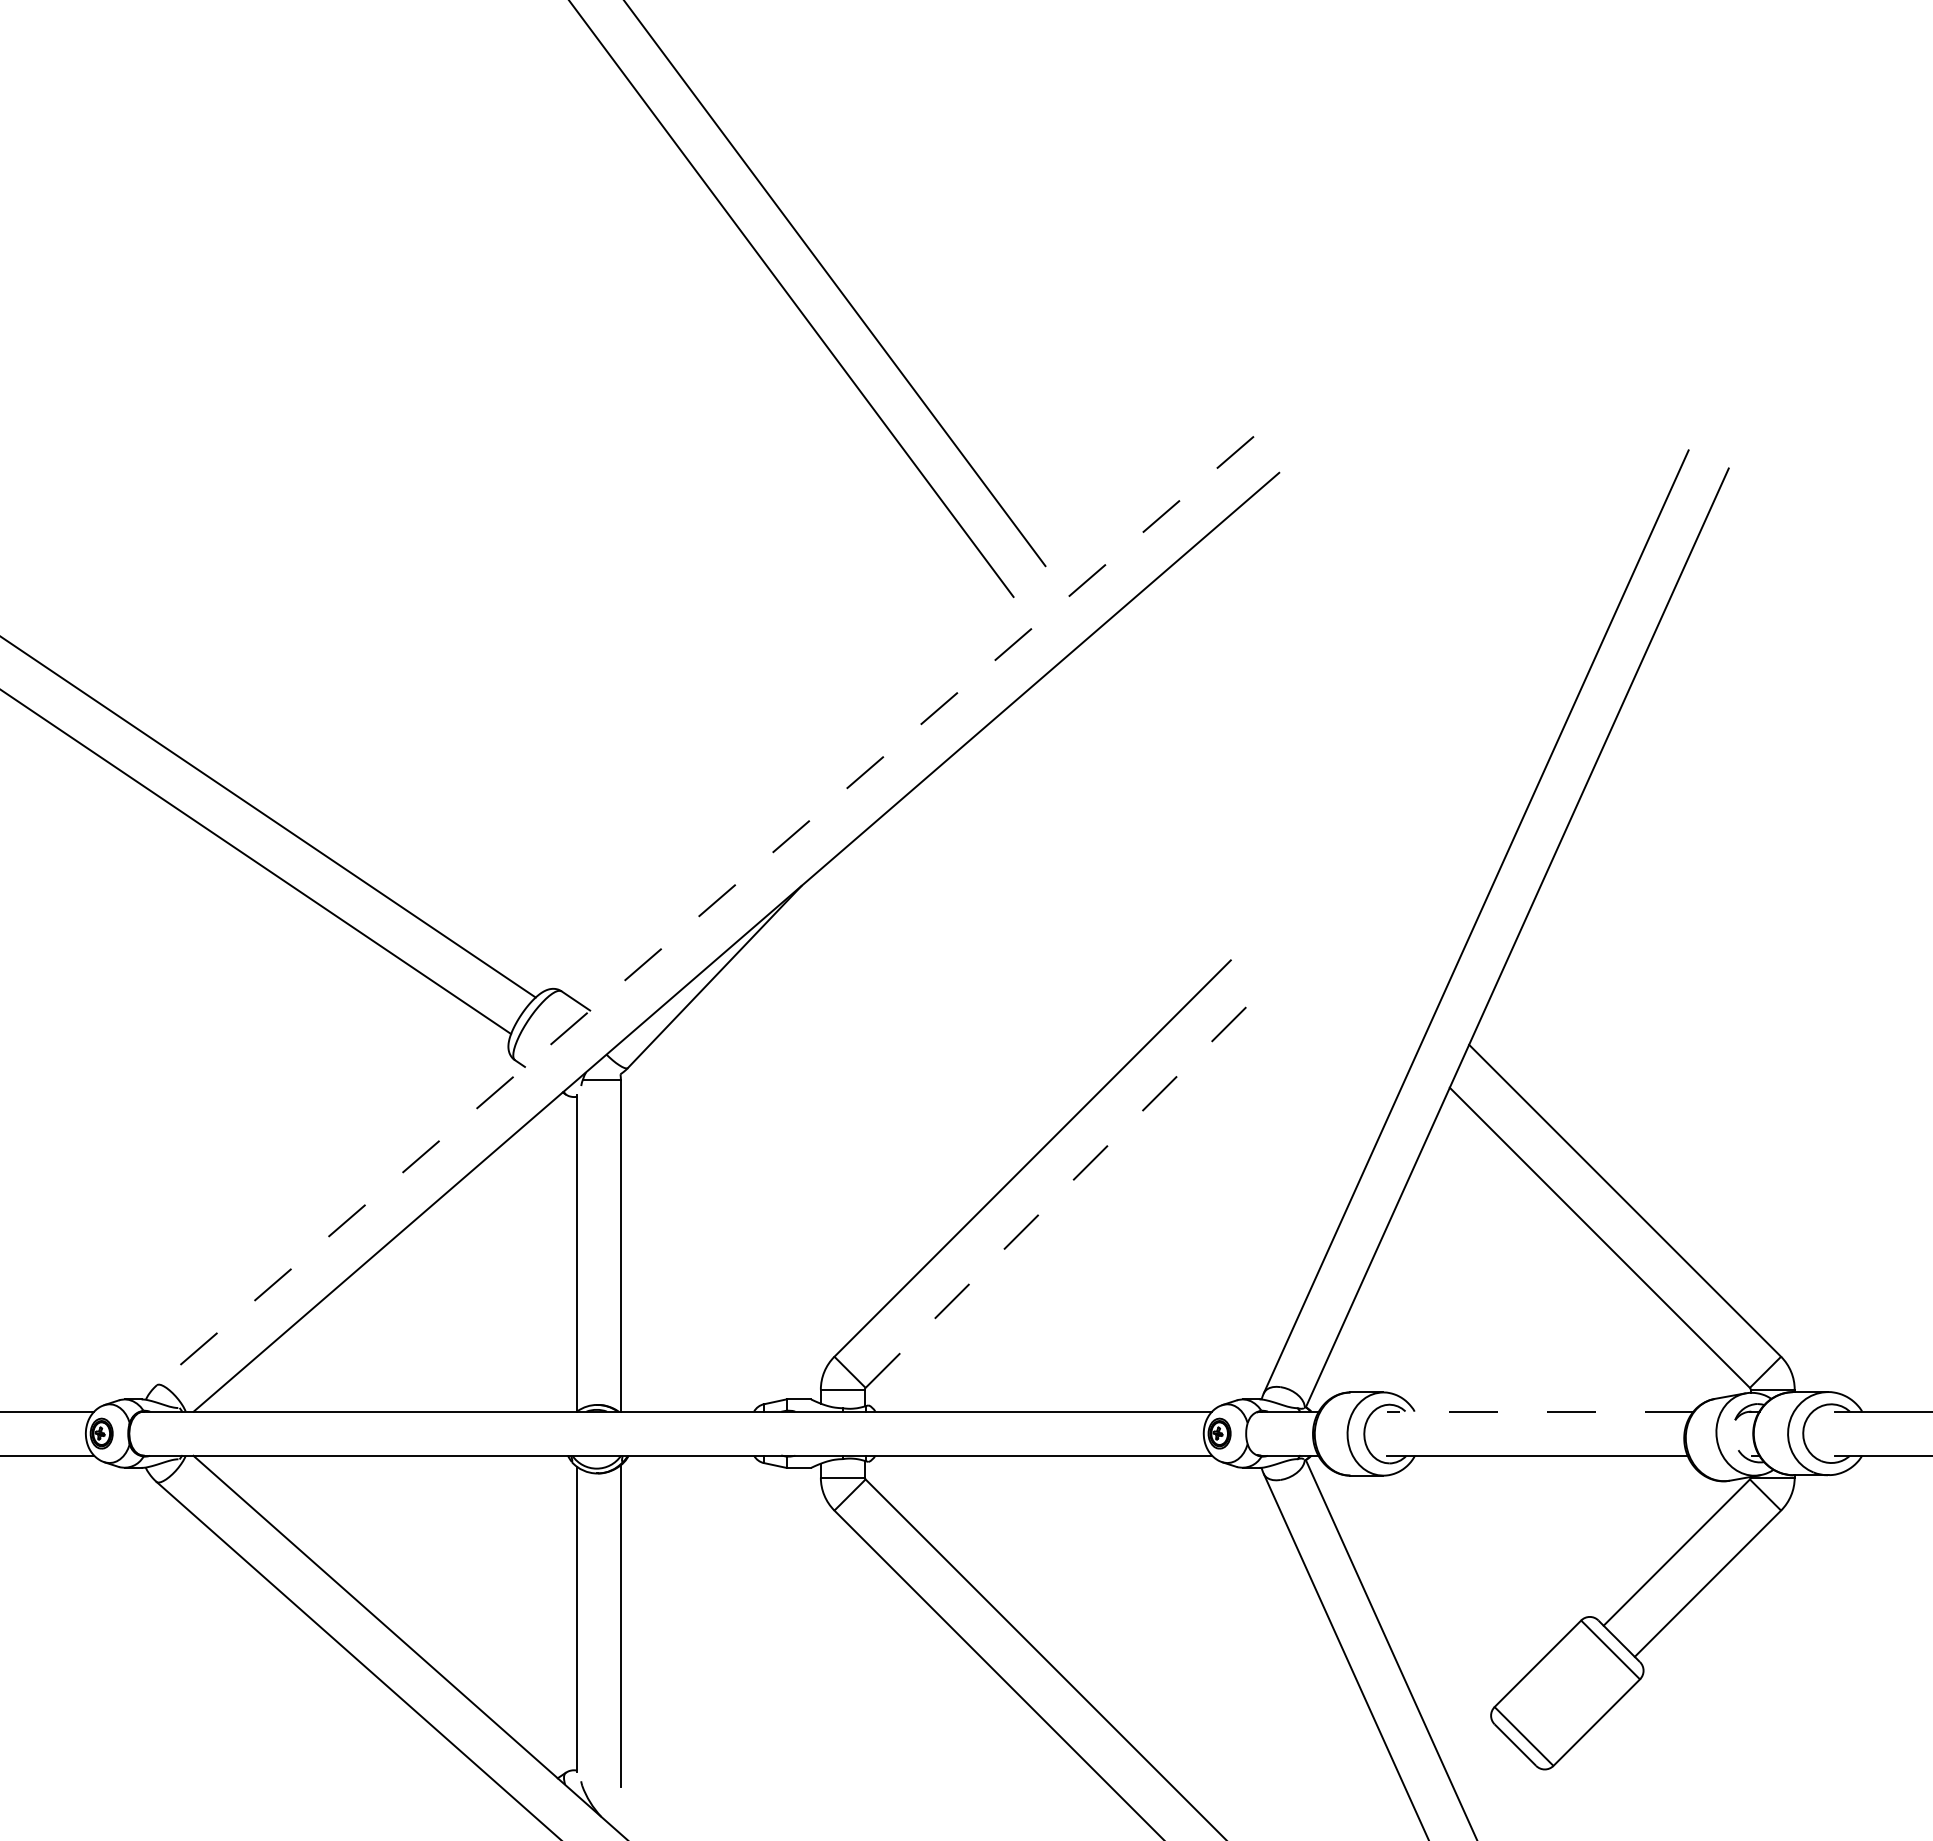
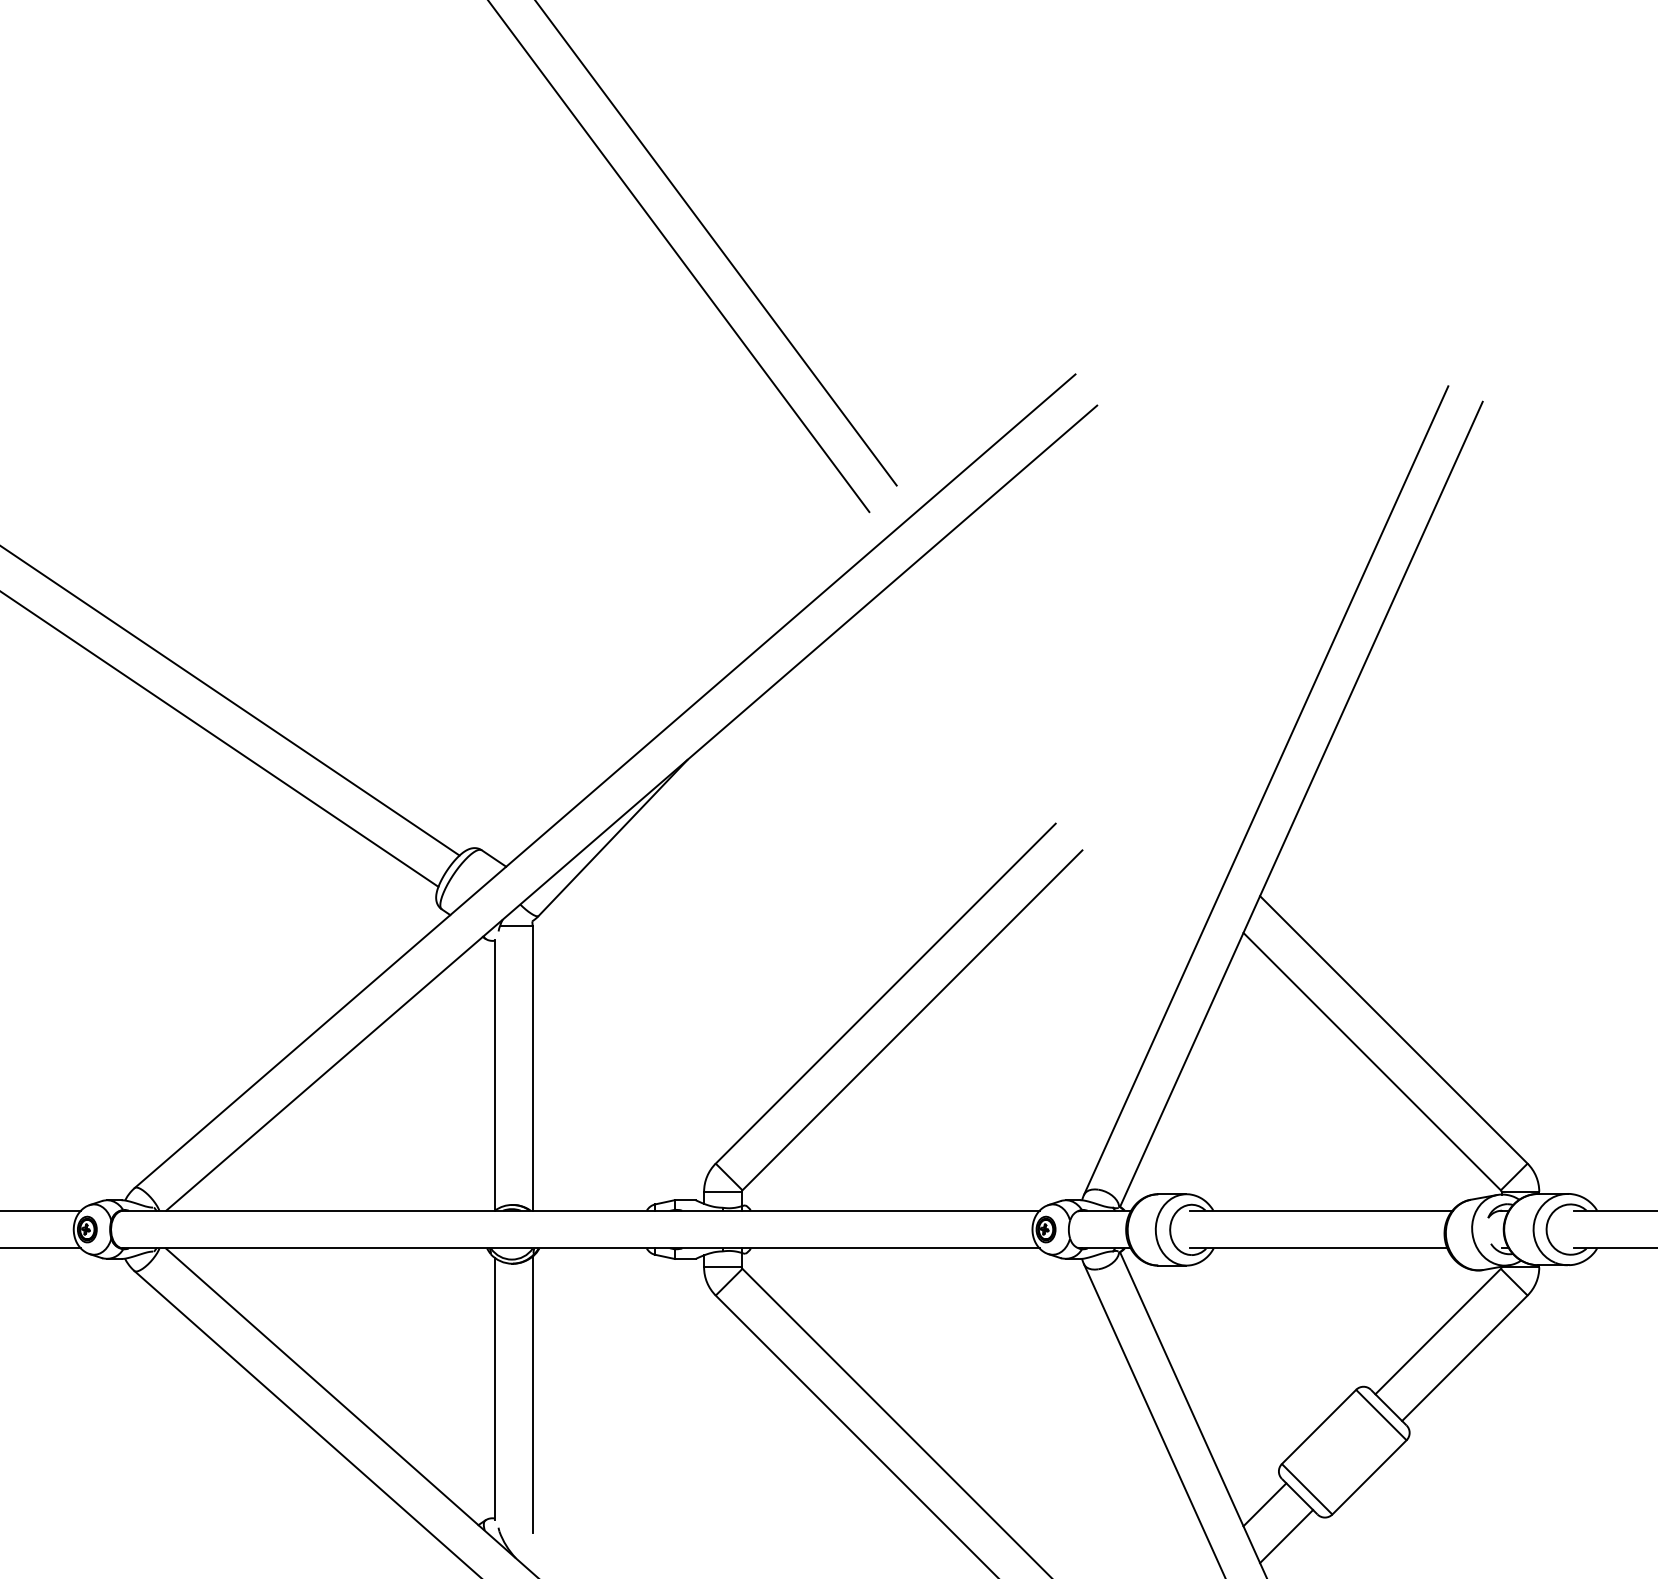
line: (705, 911) -> (605, 781), dashed -> solid
line: (1064, 1189) -> (913, 1020), dashed -> solid
line: (1539, 1411) -> (1320, 1210), dashed -> solid
line: (1474, 1754) -> (1264, 1504), added
line: (1499, 1791) -> (1286, 1536), added

